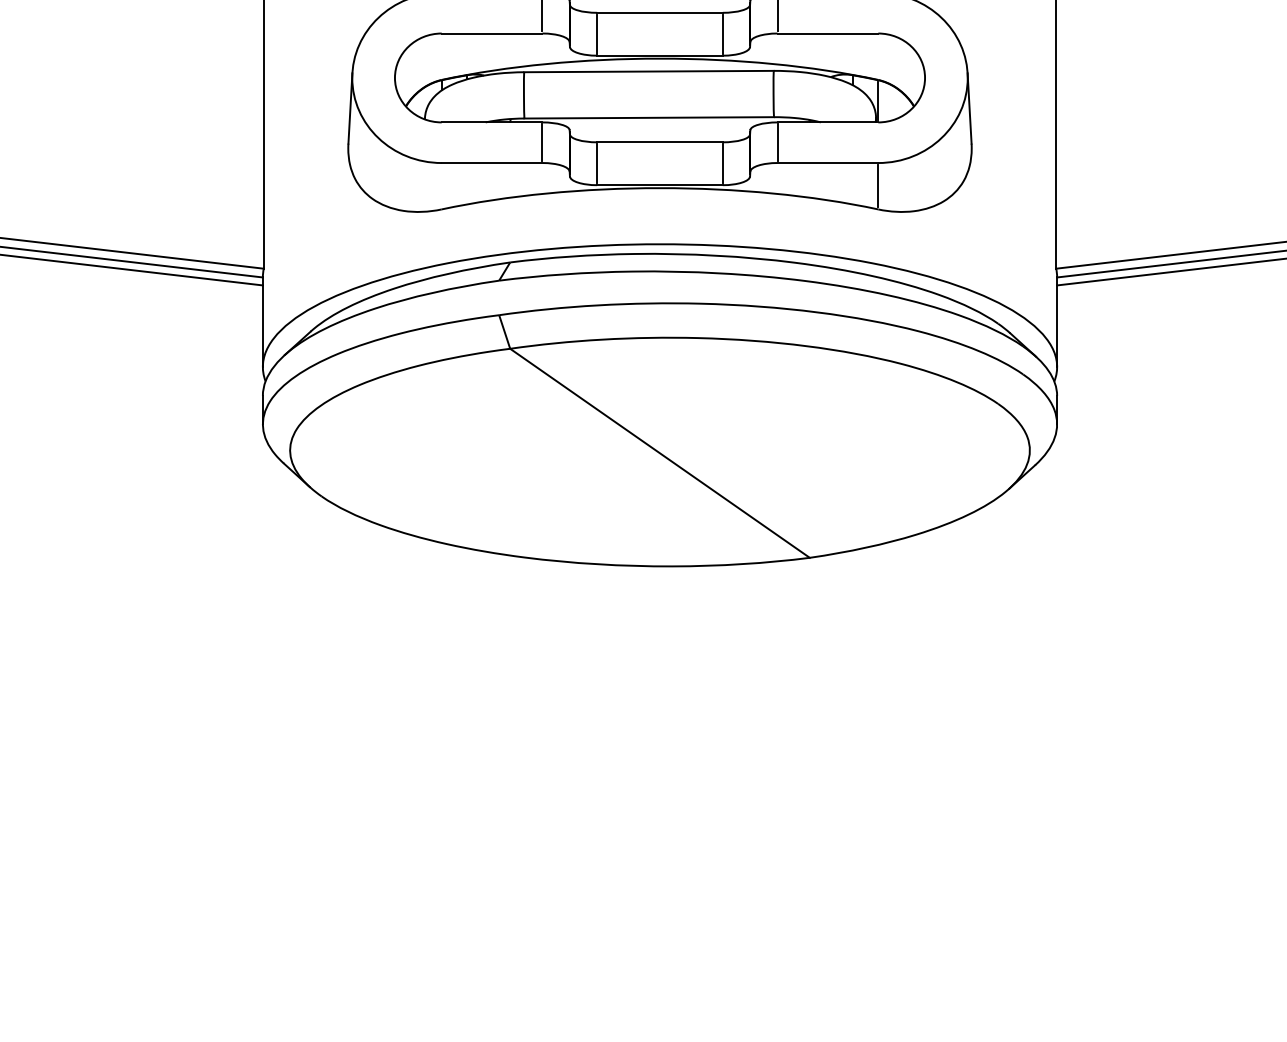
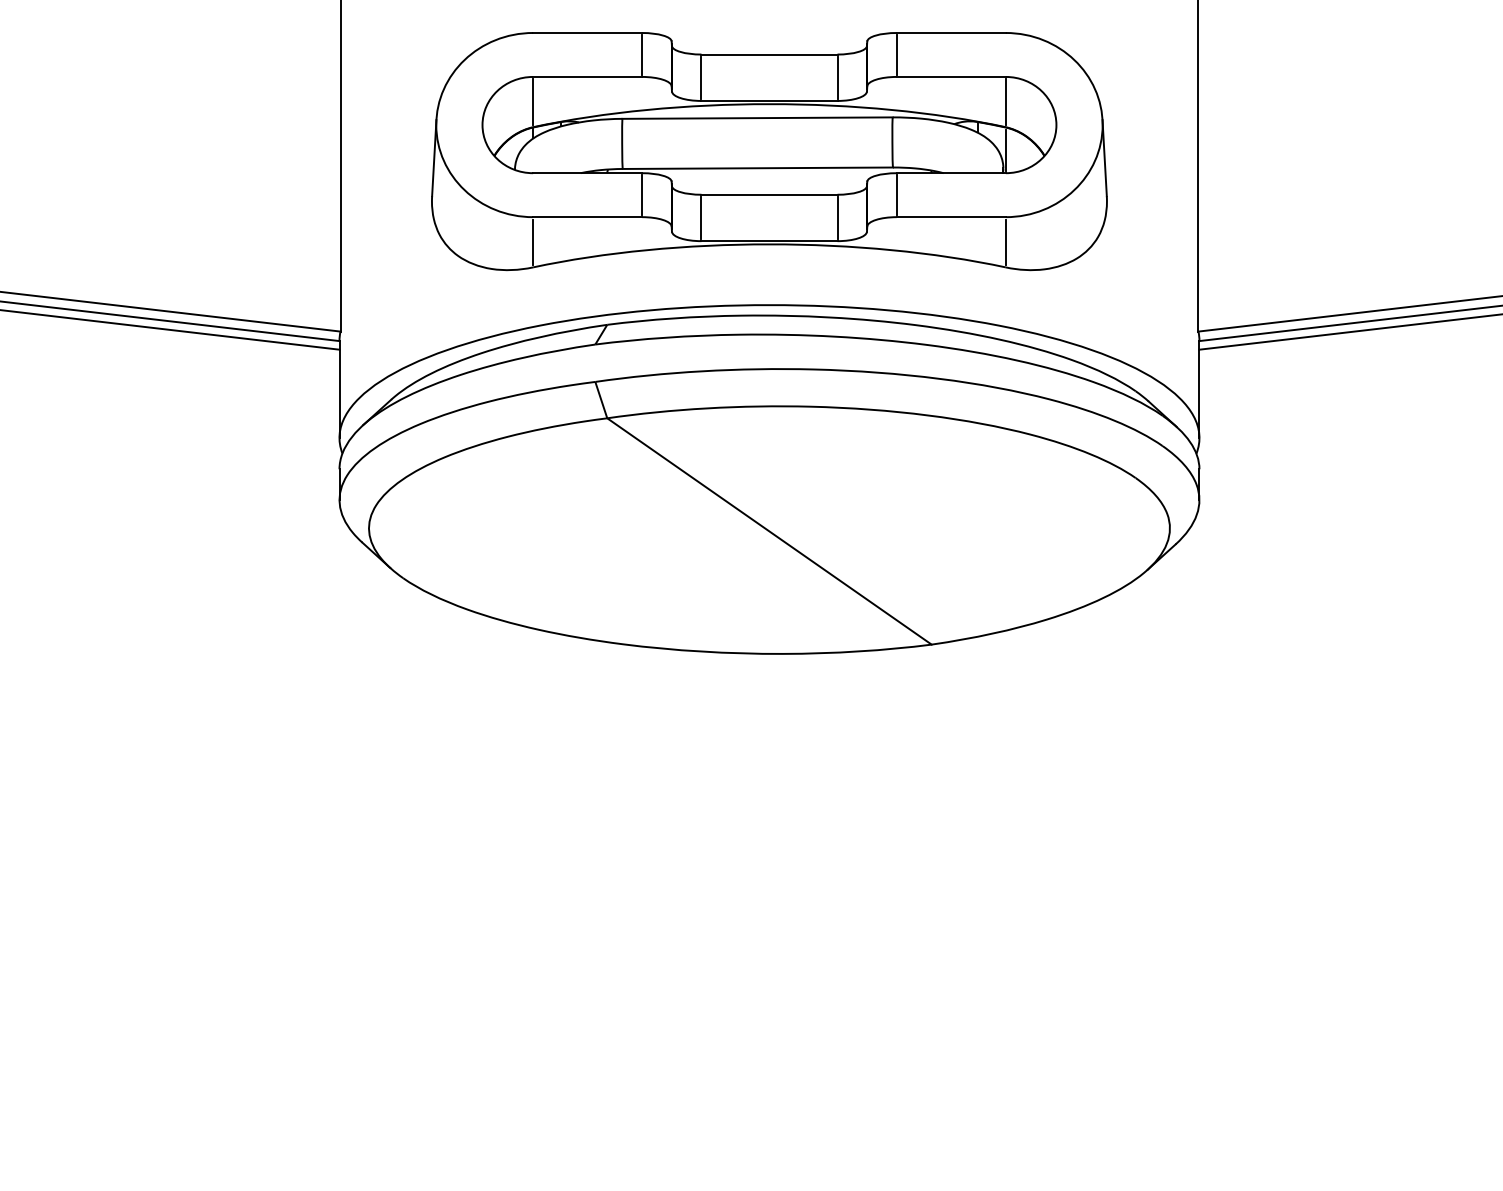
line: (442, 56) -> (533, 101), added
line: (878, 56) -> (1005, 101), added
line: (442, 185) -> (533, 241), added

